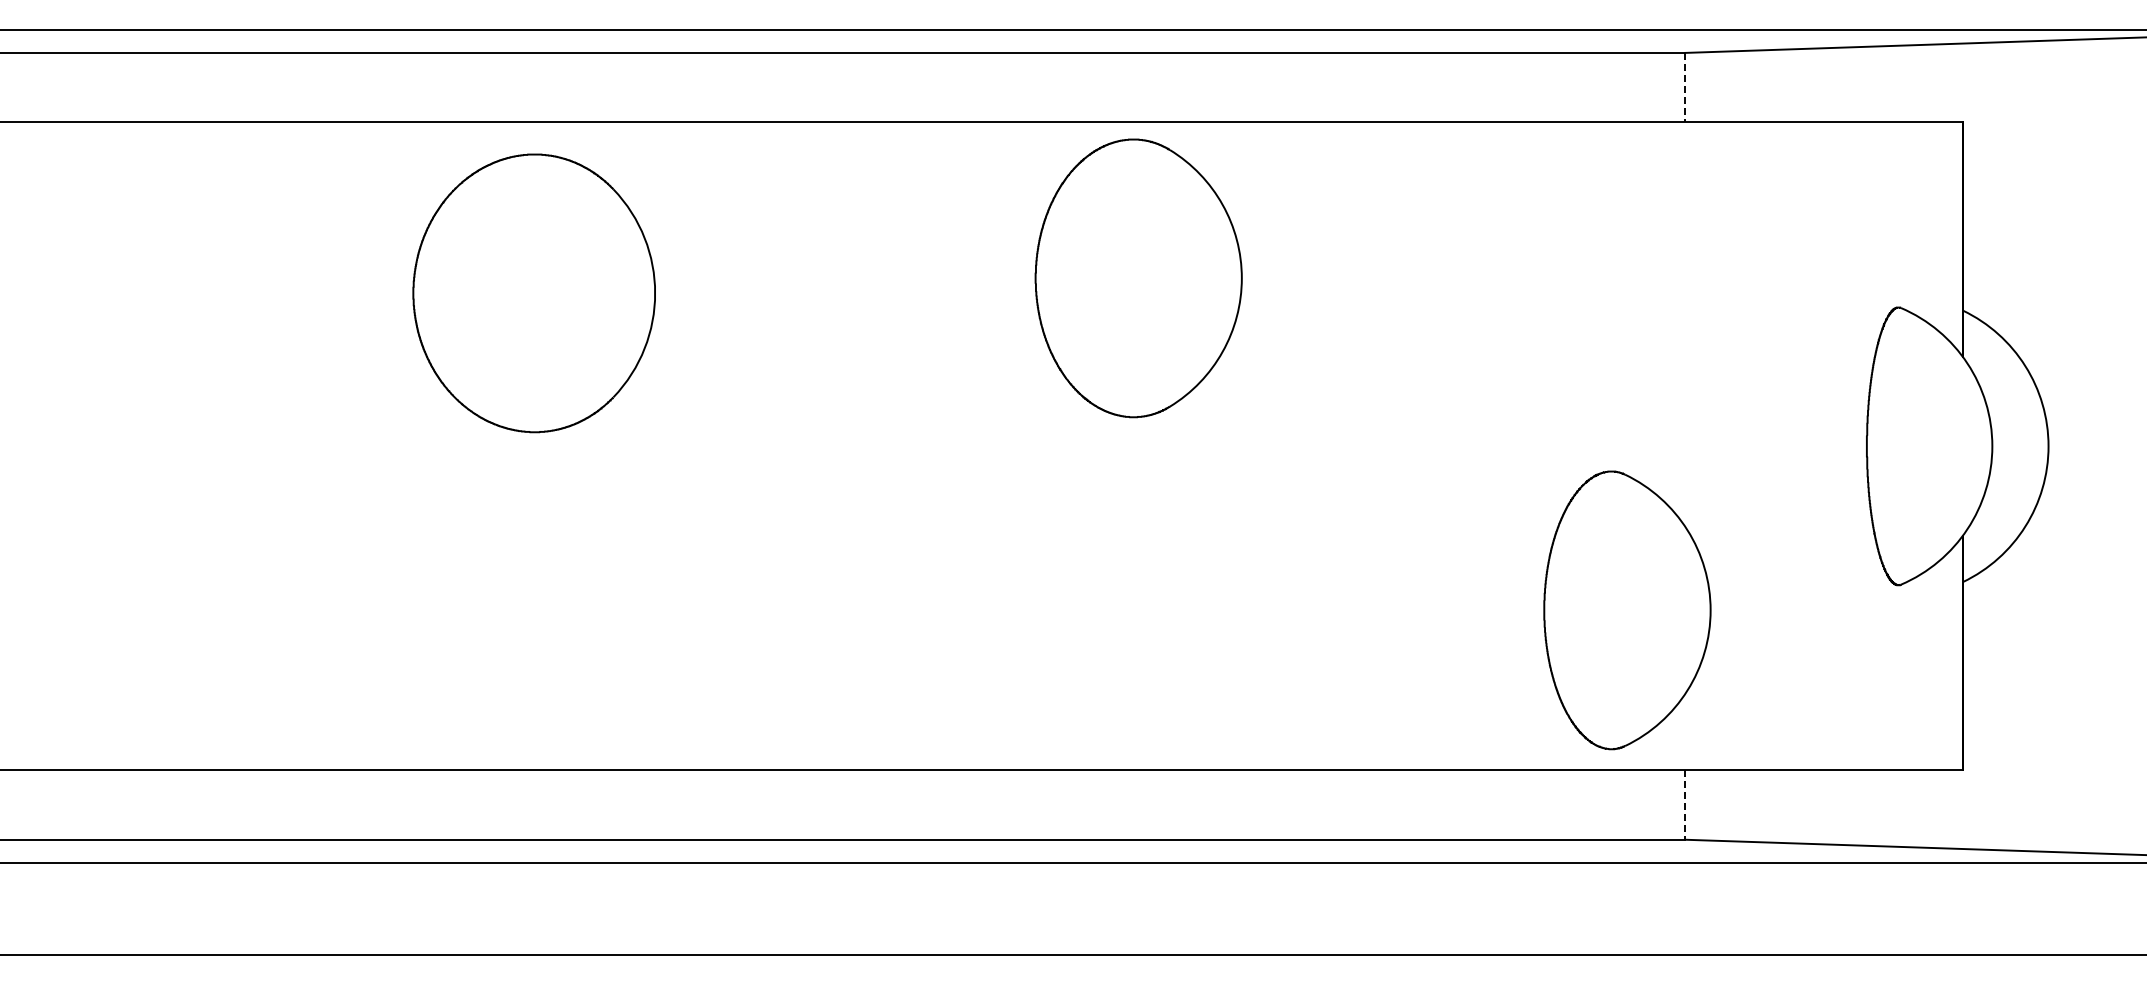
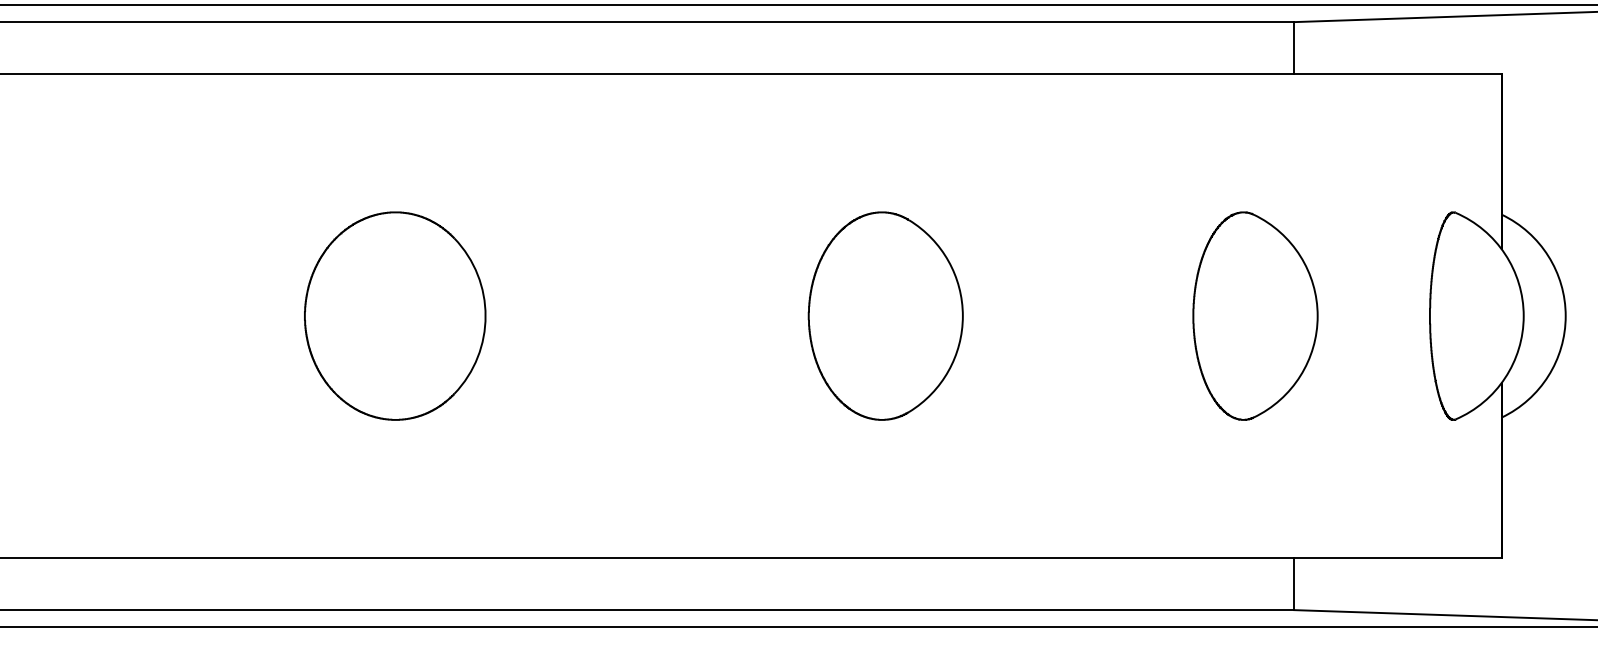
line: (1685, 87) -> (1294, 47), dashed -> solid
part: (1138, 278) -> (885, 316), moved
part: (533, 293) -> (394, 316), moved
part: (1627, 610) -> (1255, 316), moved
line: (1685, 805) -> (1294, 584), dashed -> solid

